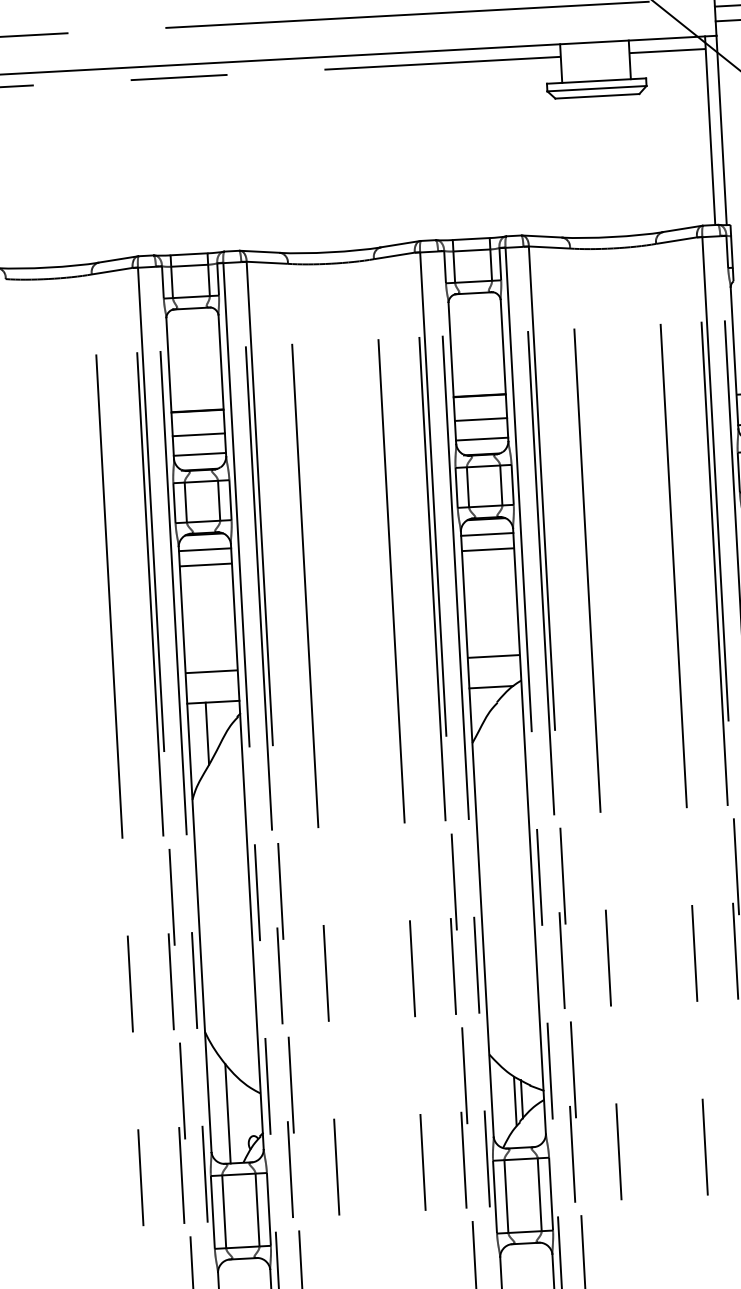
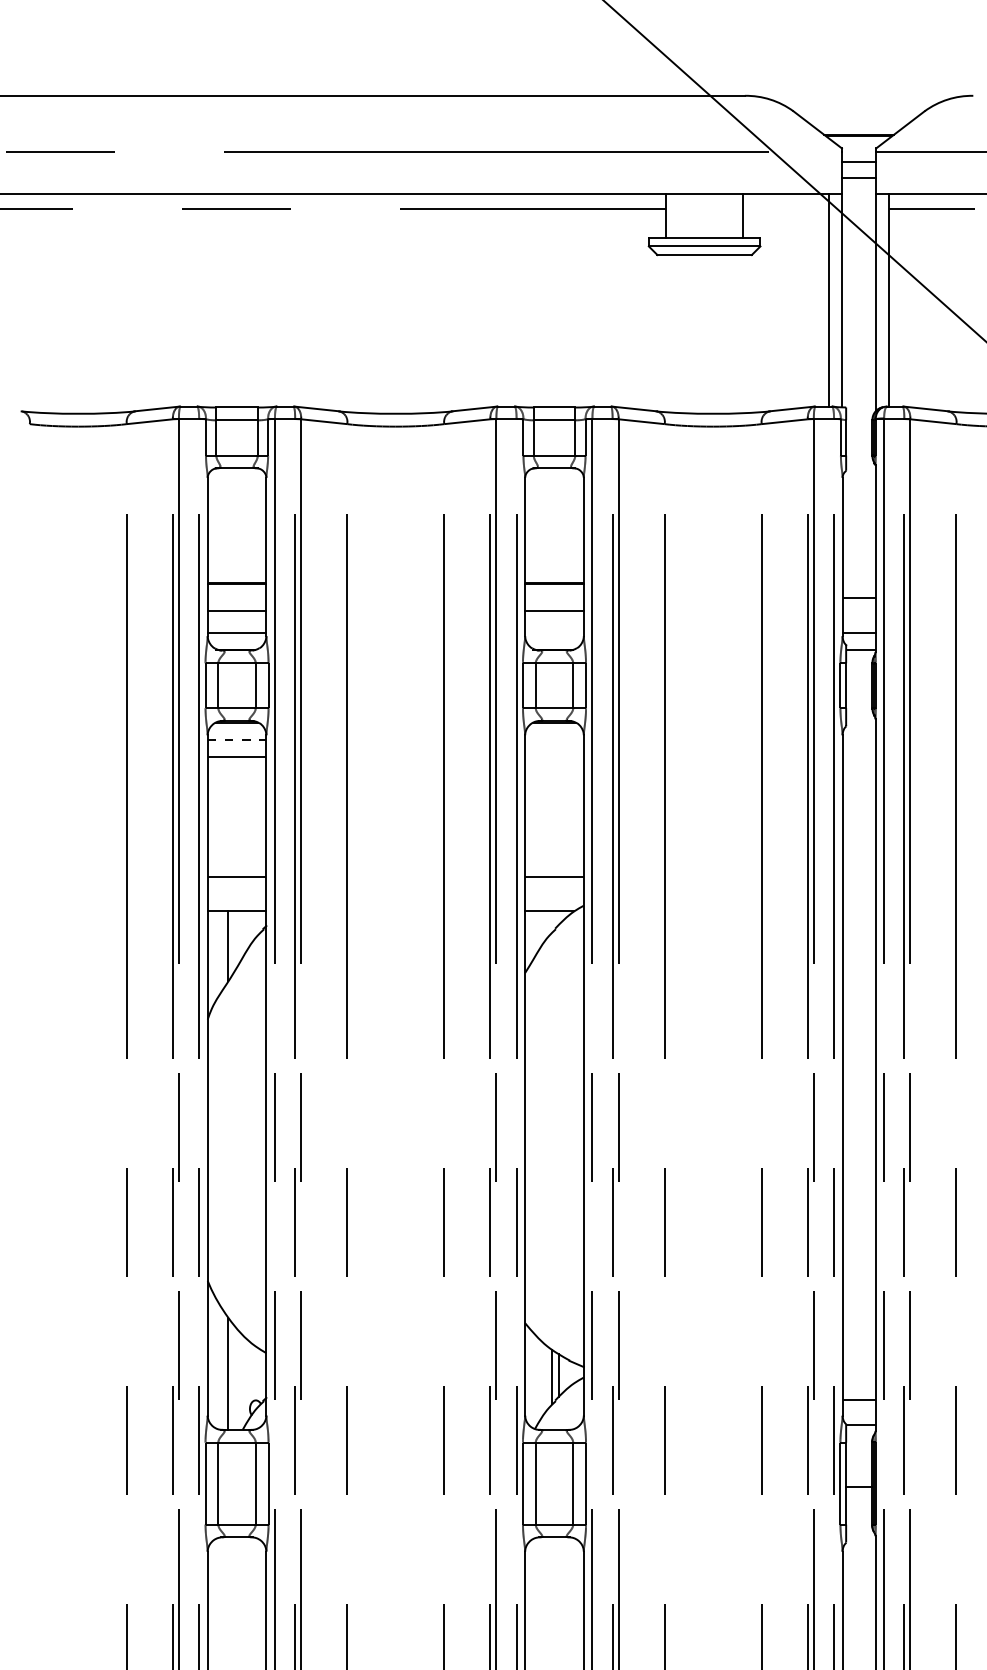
line: (667, 51) -> (786, 208), removed
line: (482, 439) -> (554, 632), removed
line: (487, 534) -> (554, 739), removed
line: (205, 549) -> (237, 739), solid -> dashed
line: (488, 549) -> (554, 756), removed

